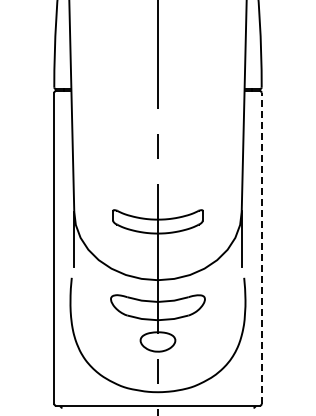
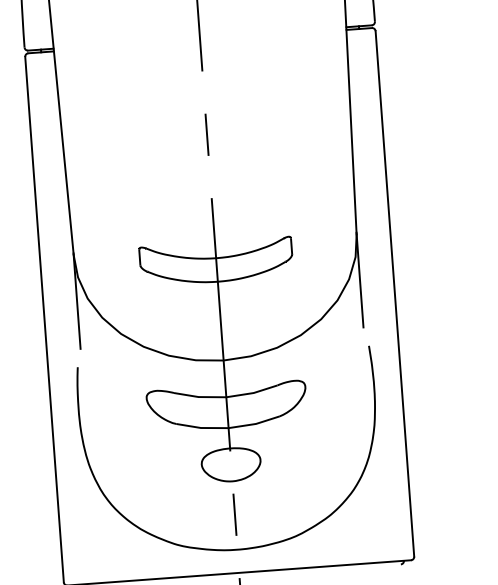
line: (261, 248) -> (394, 294), dashed -> solid

